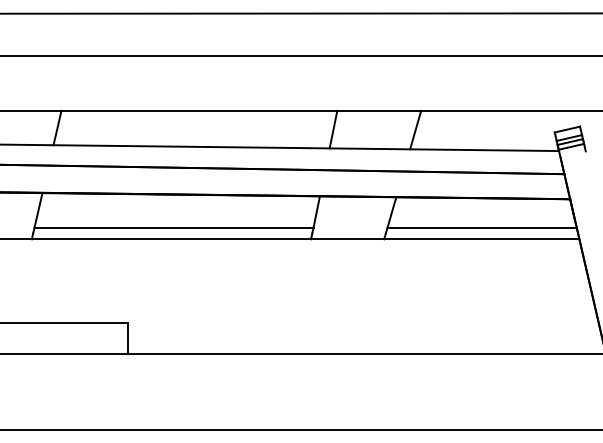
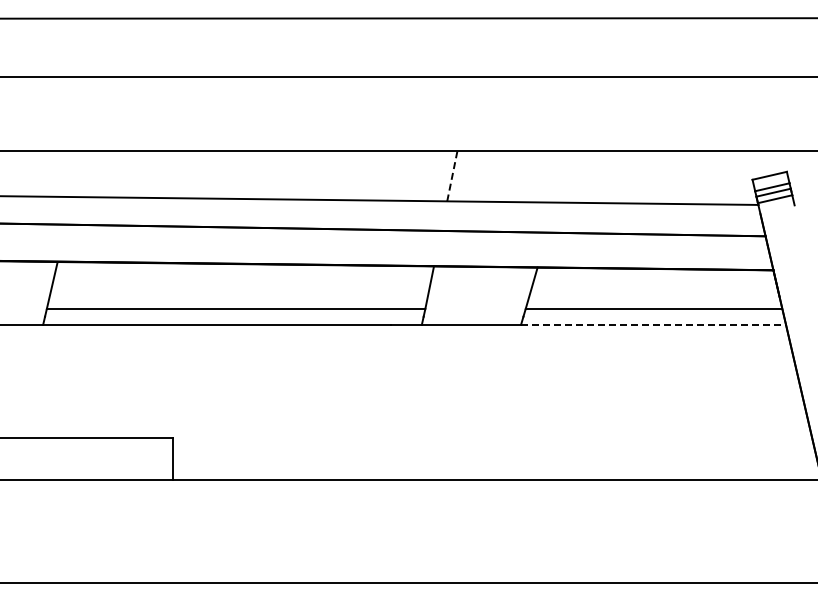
line: (57, 127) -> (77, 173), removed
line: (333, 129) -> (452, 175), solid -> dashed
line: (415, 130) -> (563, 176), removed
line: (482, 239) -> (654, 324), solid -> dashed

